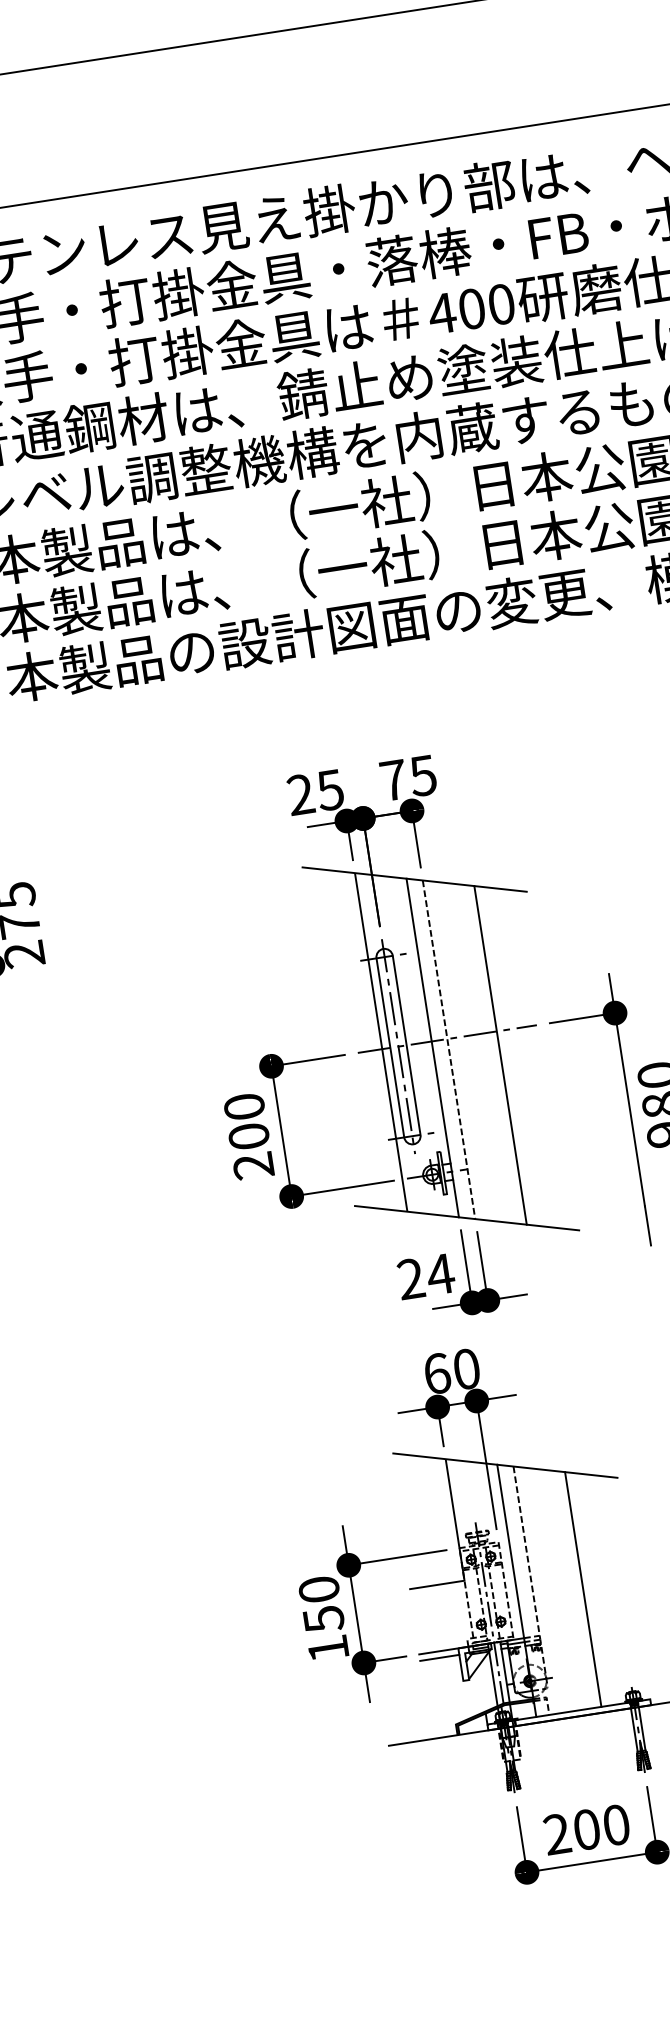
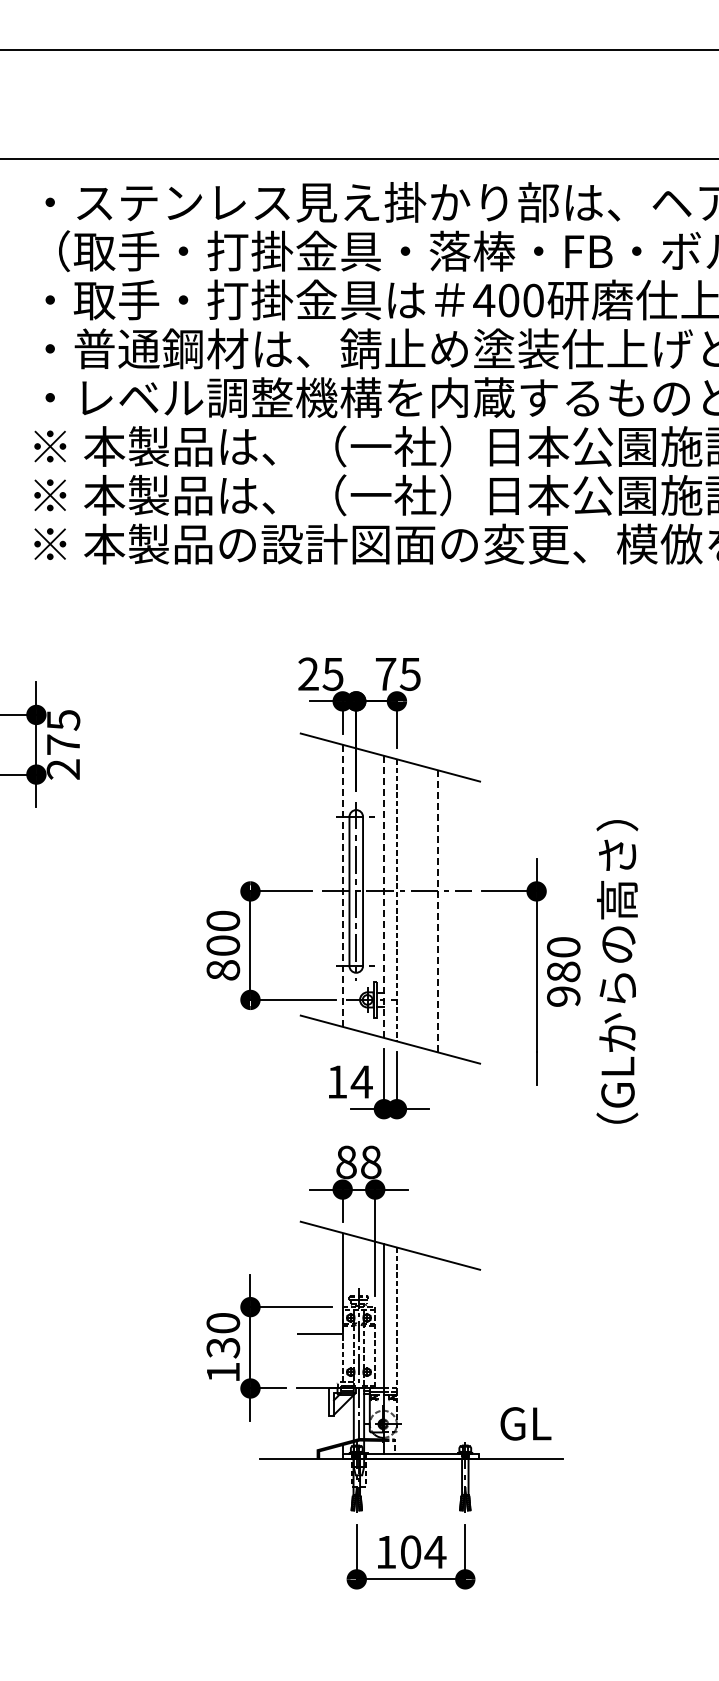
line: (381, 1043) -> (342, 886), solid -> dashed
line: (432, 1048) -> (383, 897), solid -> dashed
line: (500, 1055) -> (438, 911), solid -> dashed
text: (253, 1166) -> (223, 970), 200 -> 800
text: (411, 1278) -> (337, 1081), 24 -> 14
text: (451, 1371) -> (358, 1162), 60 -> 88
line: (583, 1589) -> (438, 1356), removed
text: (322, 1618) -> (222, 1347), 150 -> 130
line: (439, 1657) -> (312, 1393), removed
text: (587, 1829) -> (411, 1552), 200 -> 104

